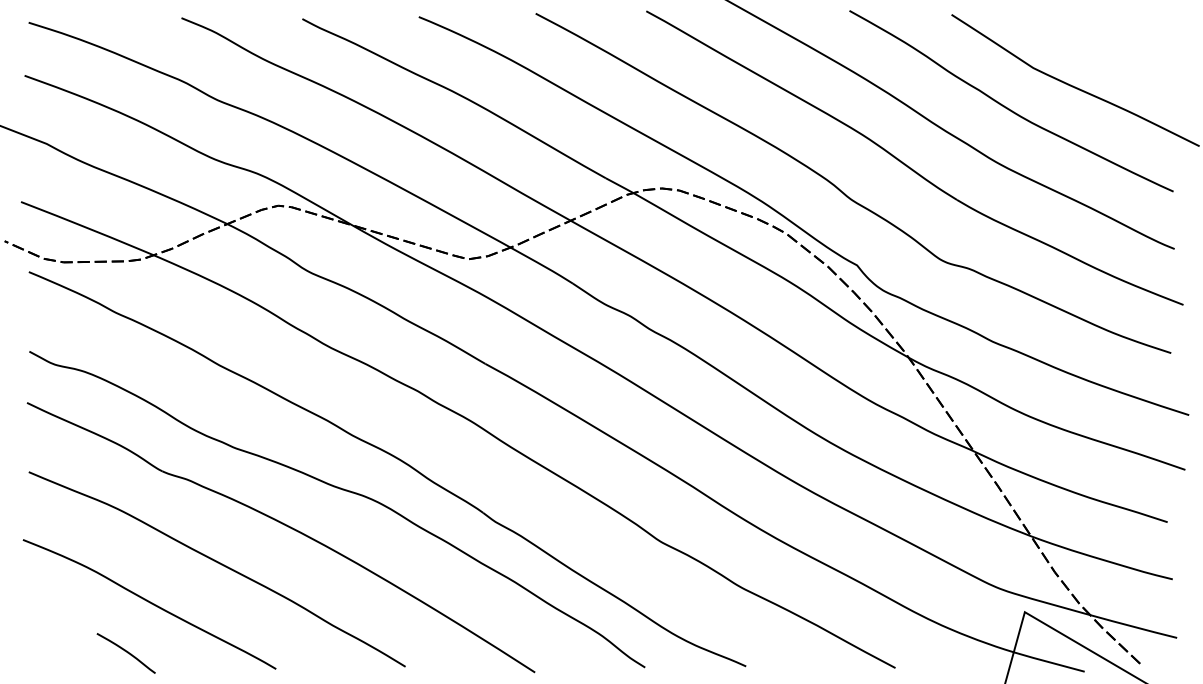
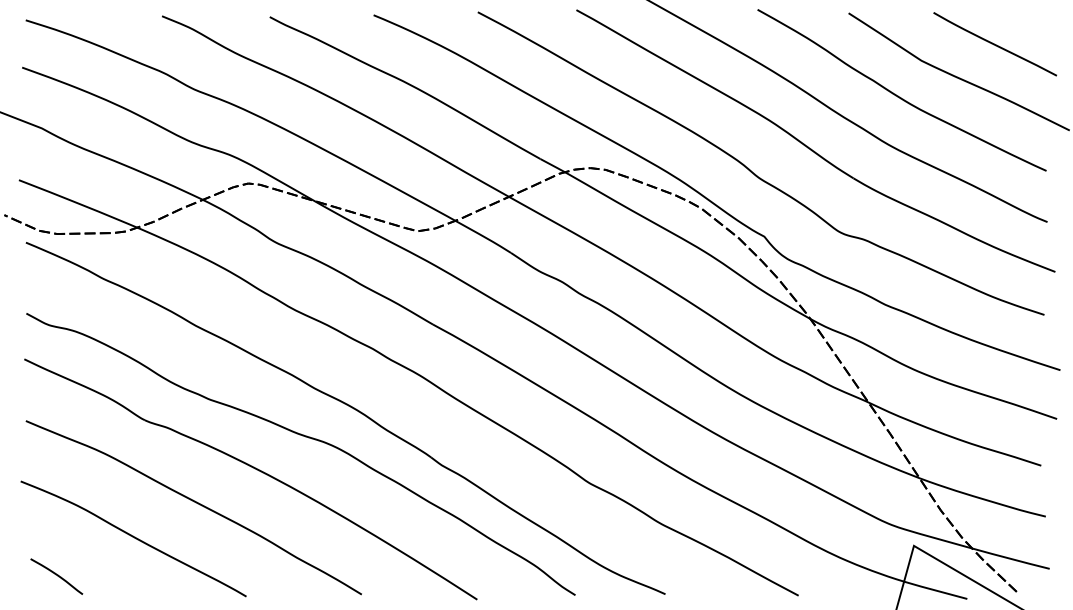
curve: (1116, 49) -> (995, 44), added
curve: (125, 652) -> (56, 575), moved

